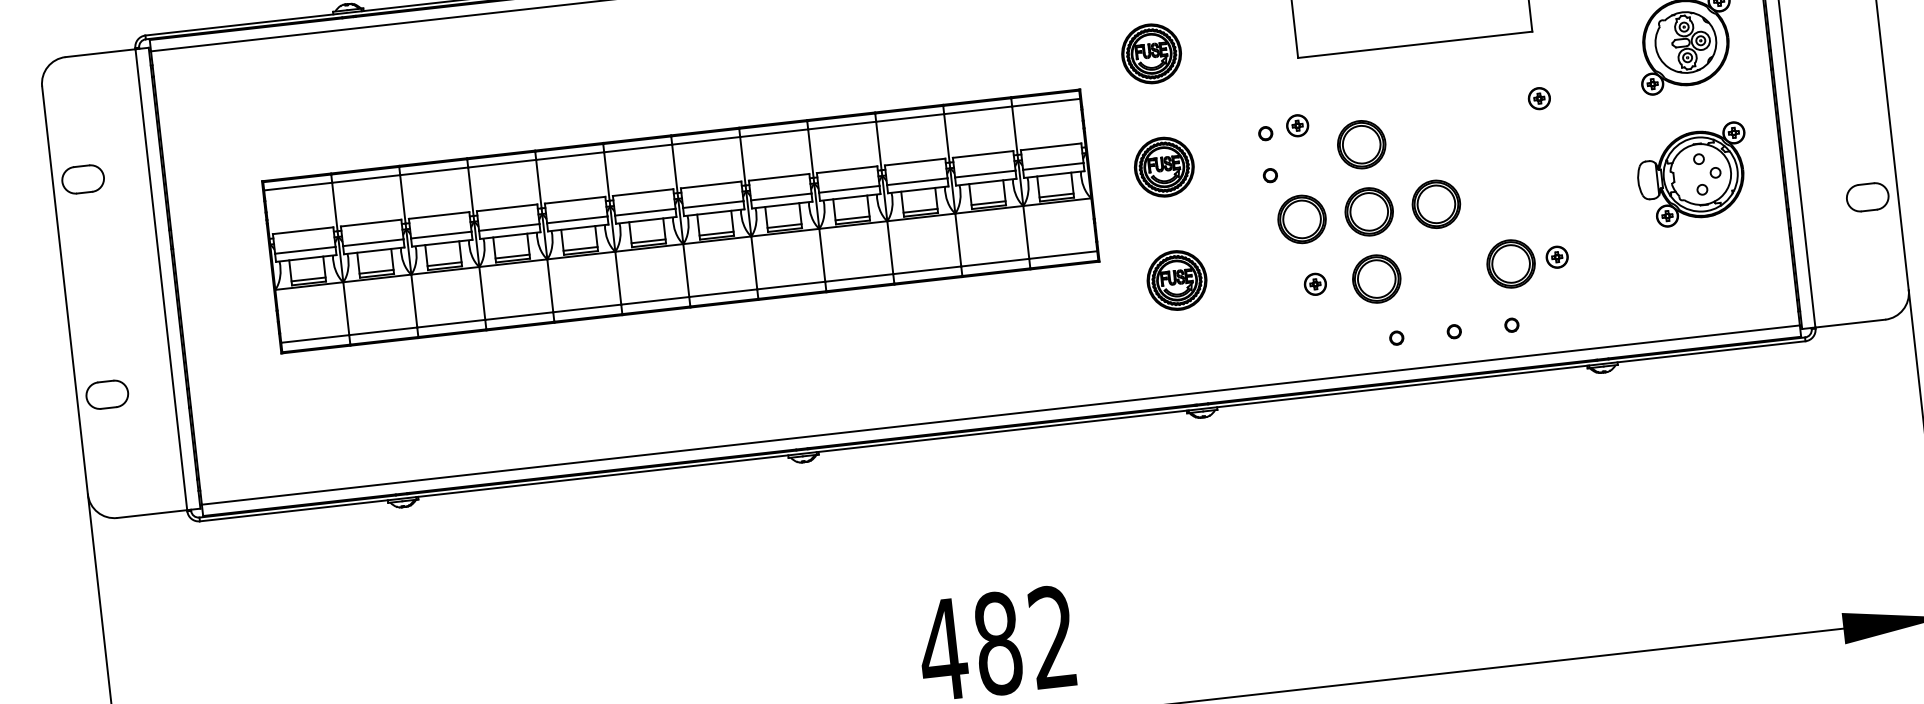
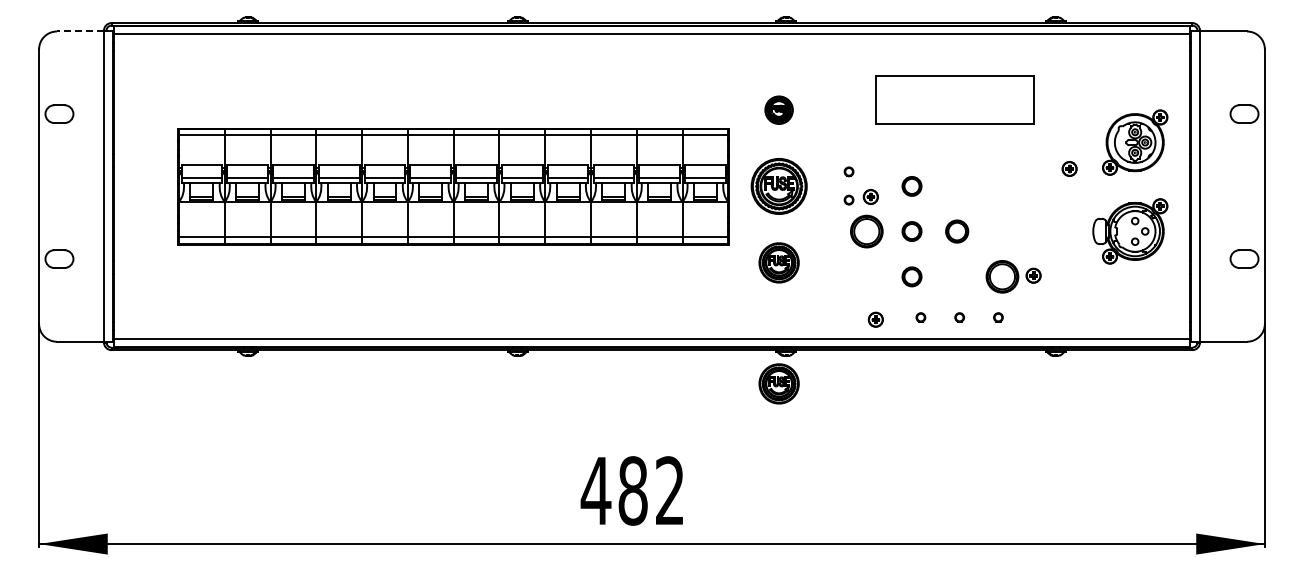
part: (1150, 52) -> (778, 109), size x0.7
line: (100, 53) -> (80, 31), solid -> dashed
part: (1539, 97) -> (1069, 168), moved
part: (1297, 125) -> (870, 196), moved
part: (1360, 144) -> (911, 186), size x0.6
part: (1163, 167) -> (778, 186), size x1.4
part: (1435, 204) -> (956, 231), size x0.7
part: (1368, 211) -> (911, 231), size x0.6
part: (1375, 278) -> (911, 276), size x0.6
part: (1314, 284) -> (875, 319), moved
part: (1196, 459) -> (778, 383), added

